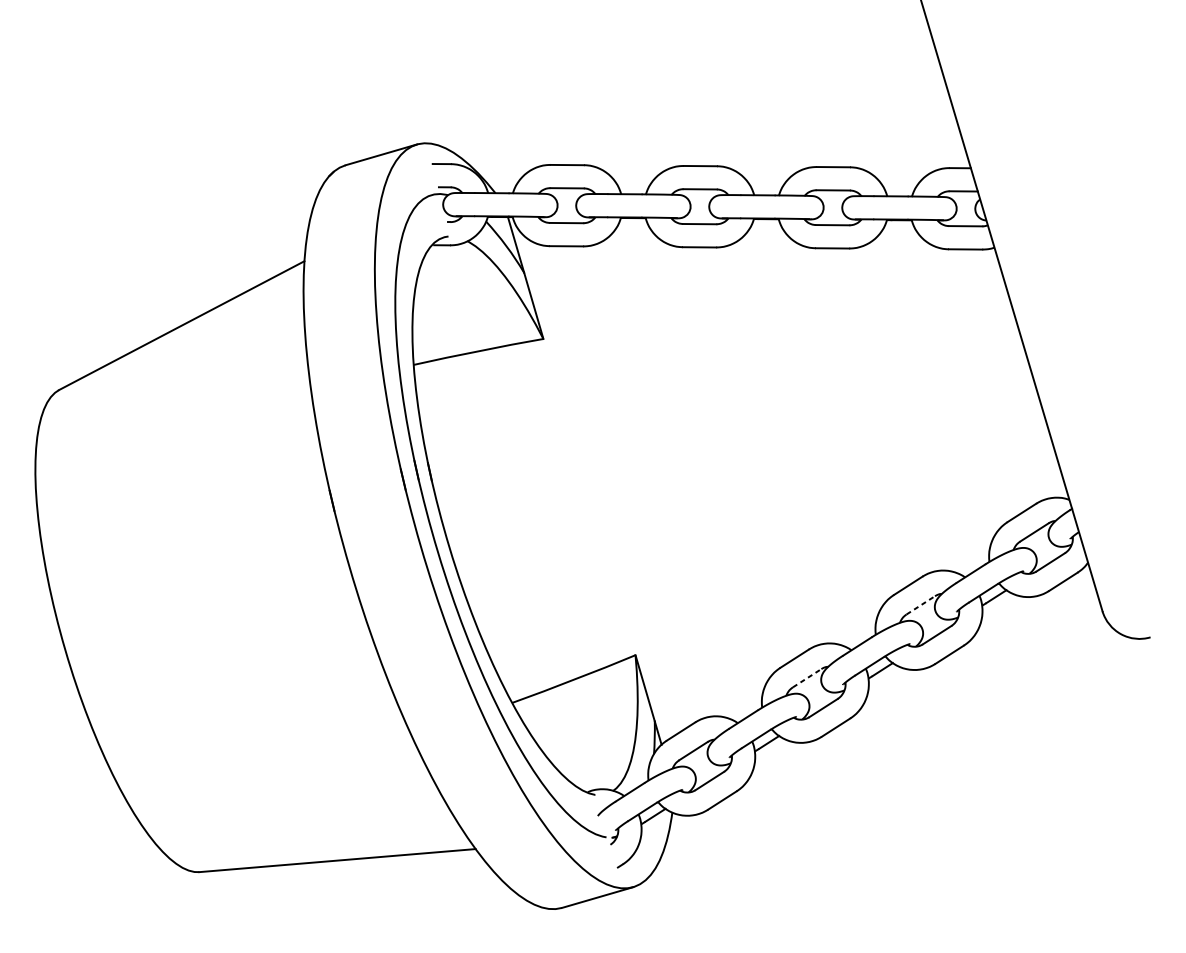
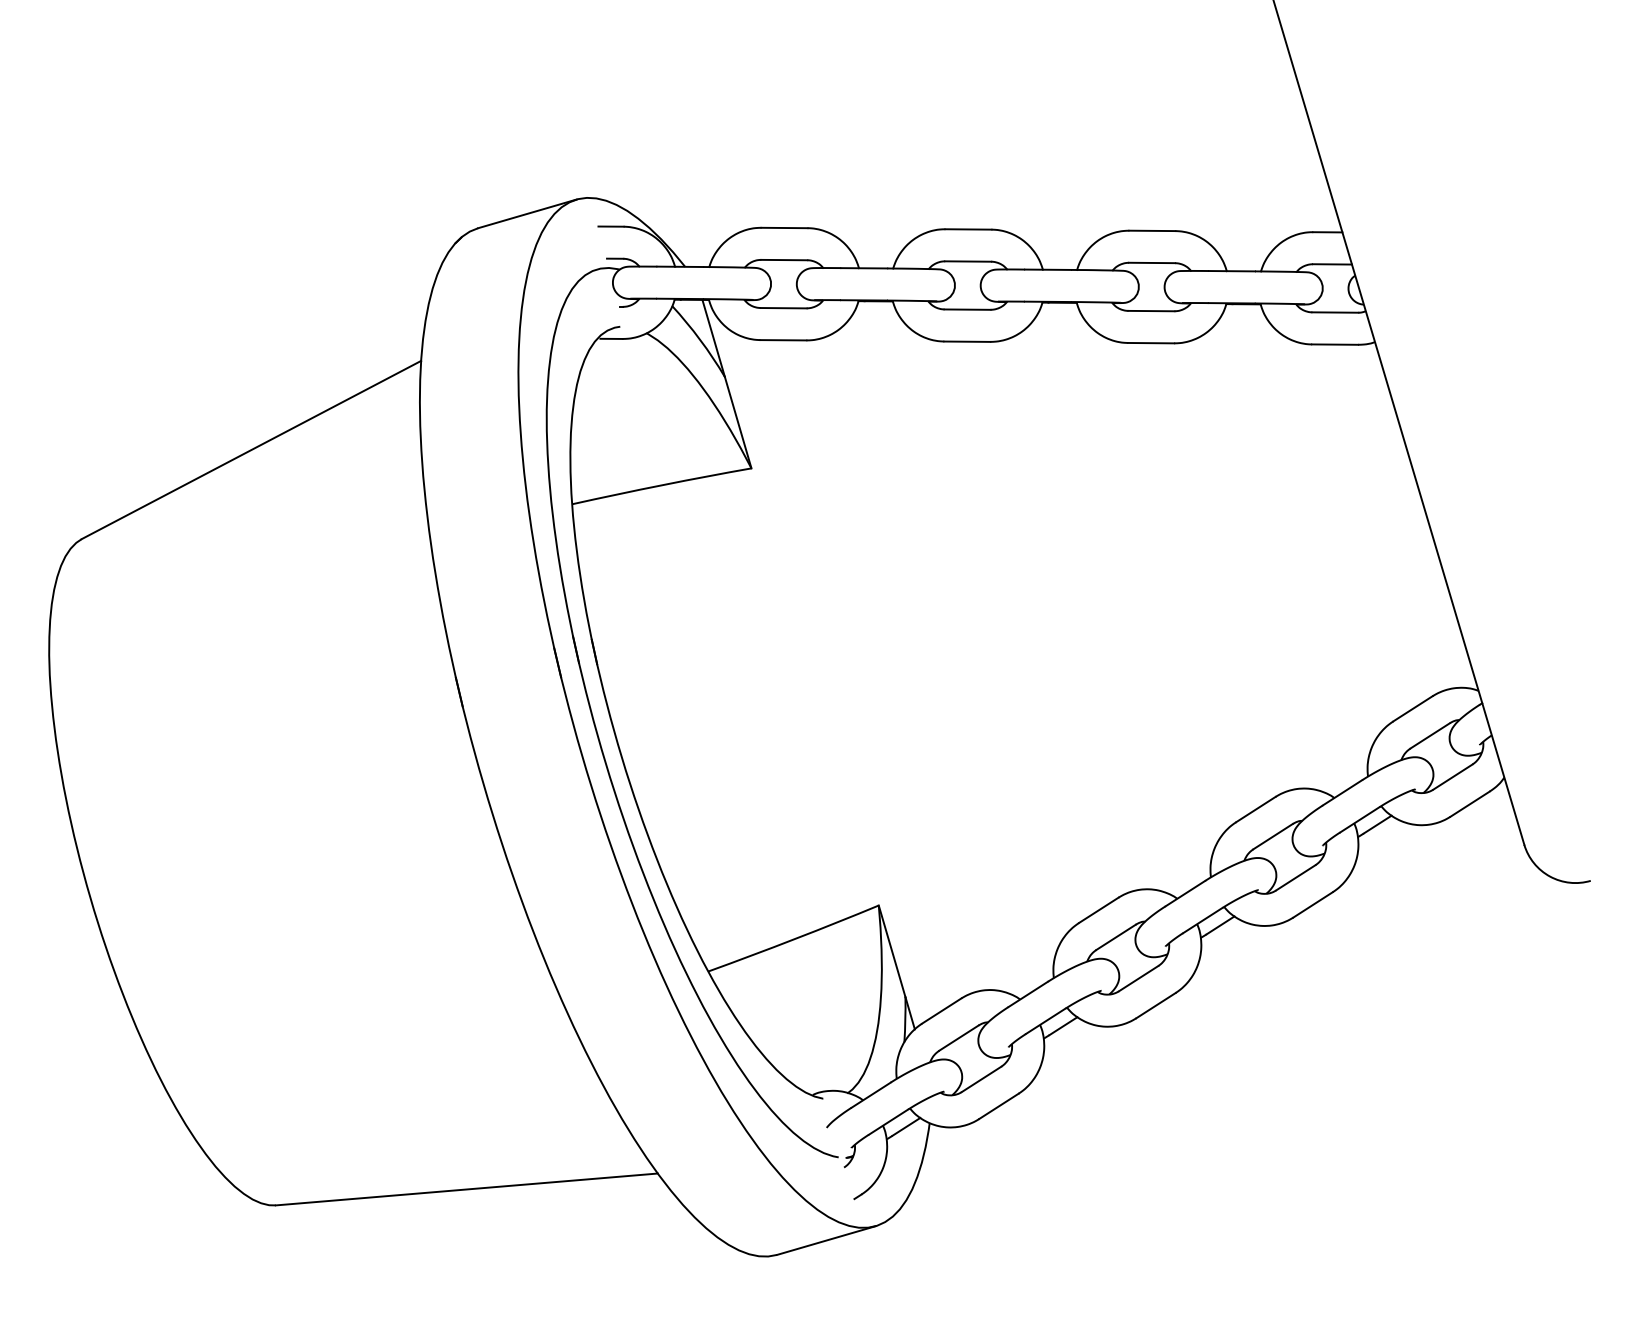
line: (921, 605) -> (1273, 836), dashed -> solid
line: (807, 678) -> (1116, 937), dashed -> solid

